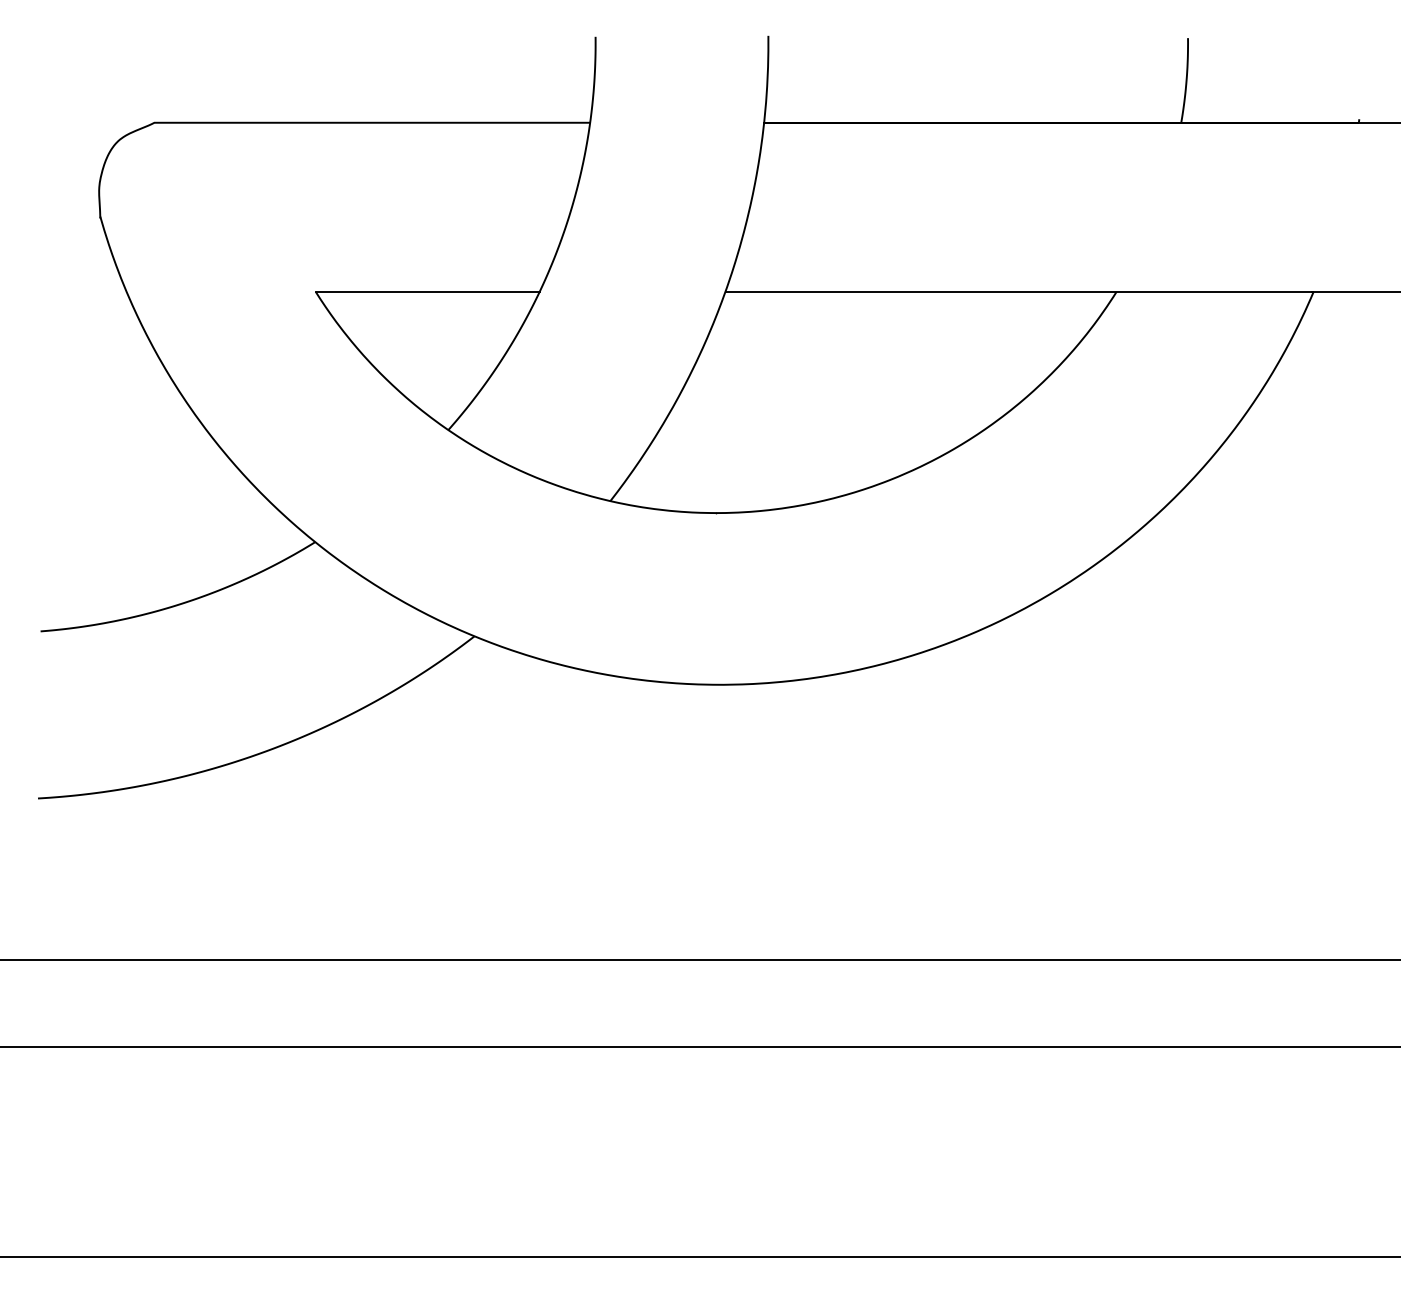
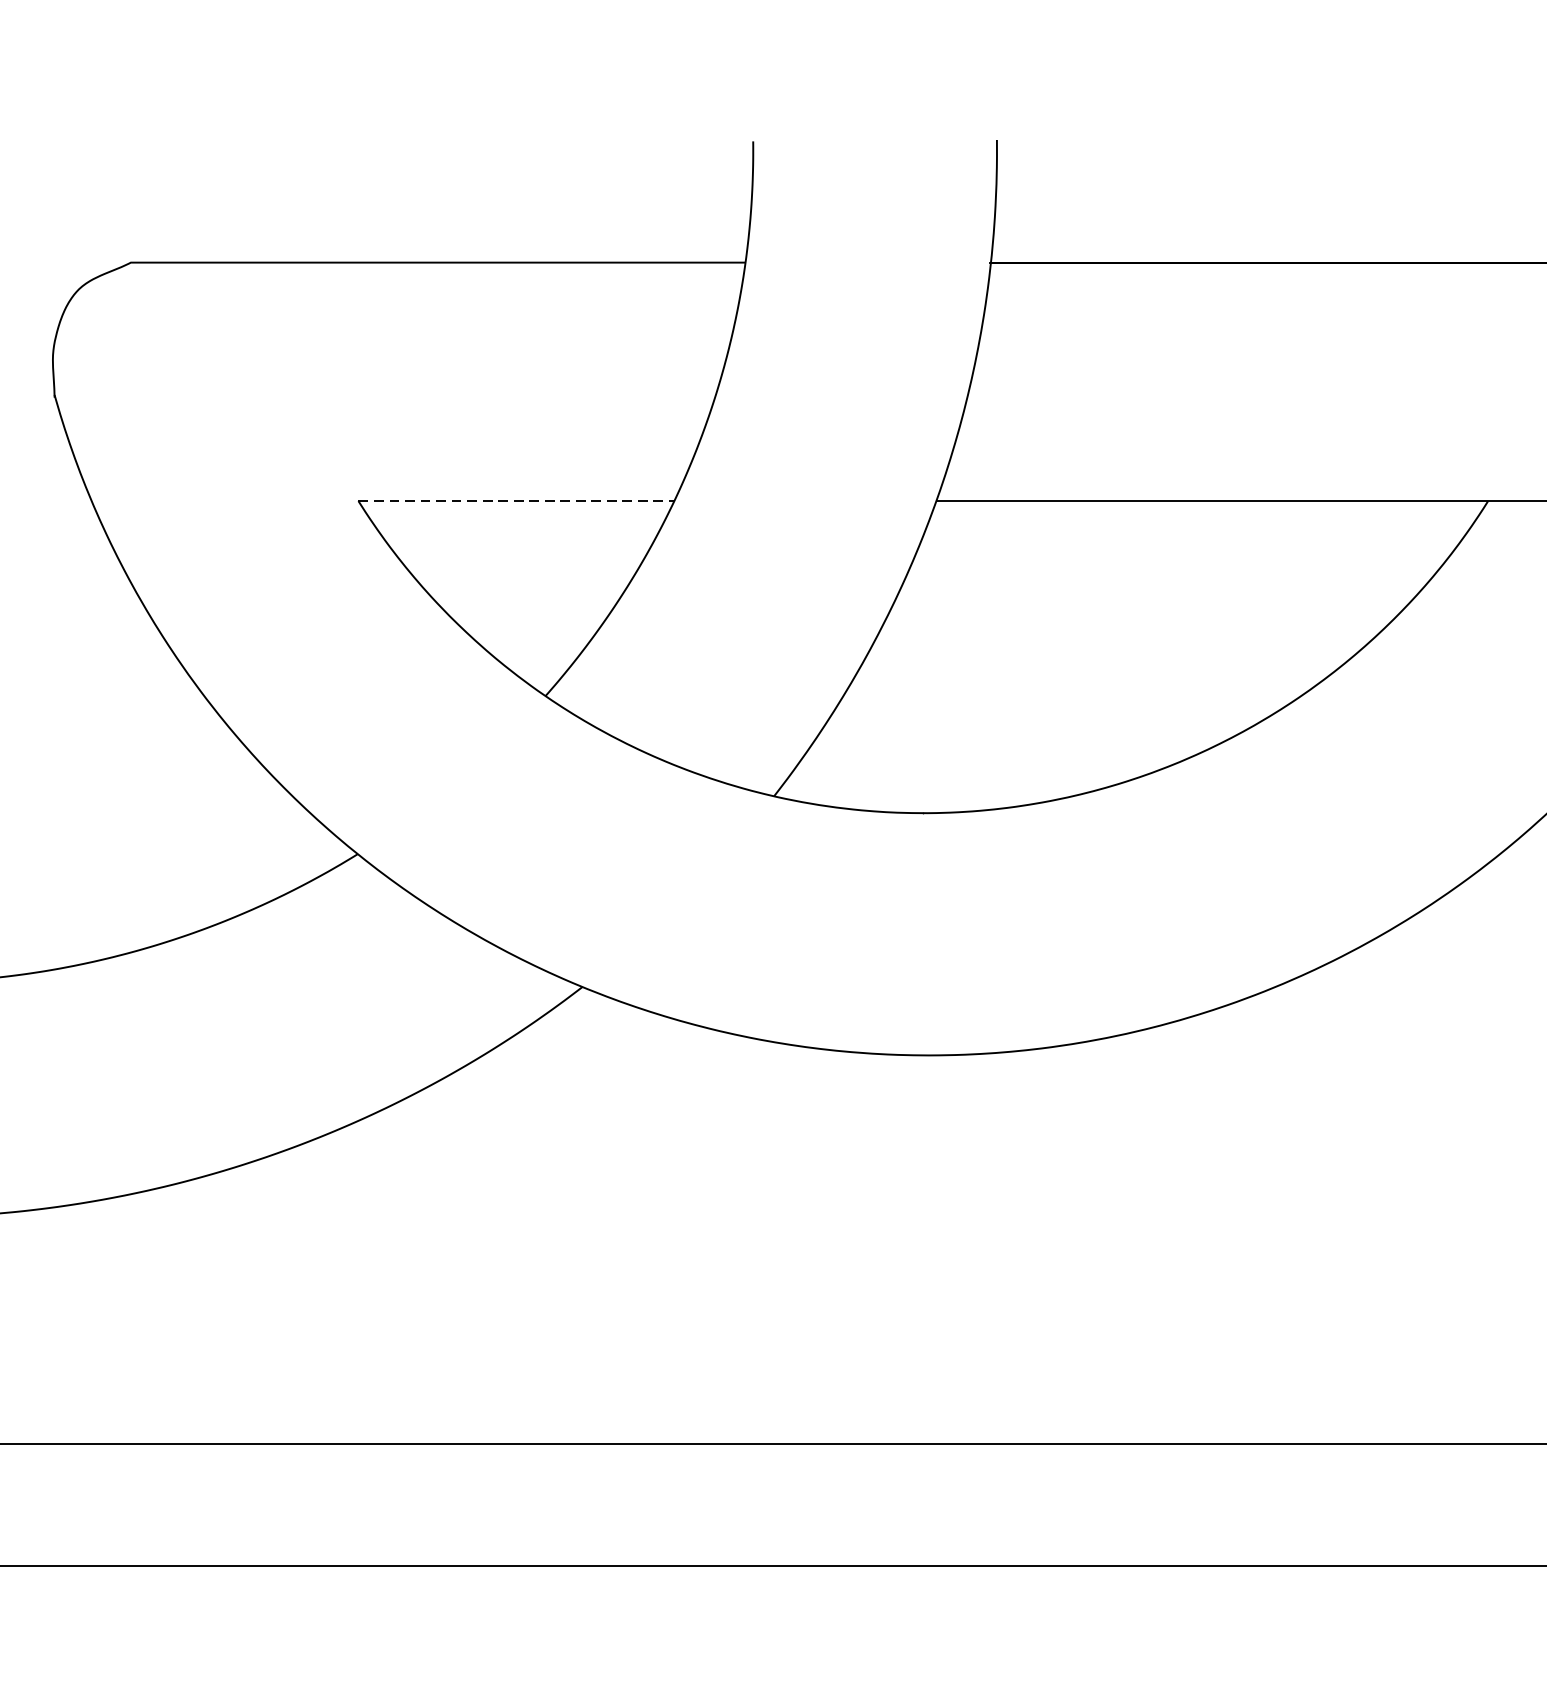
line: (427, 291) -> (516, 500), solid -> dashed

